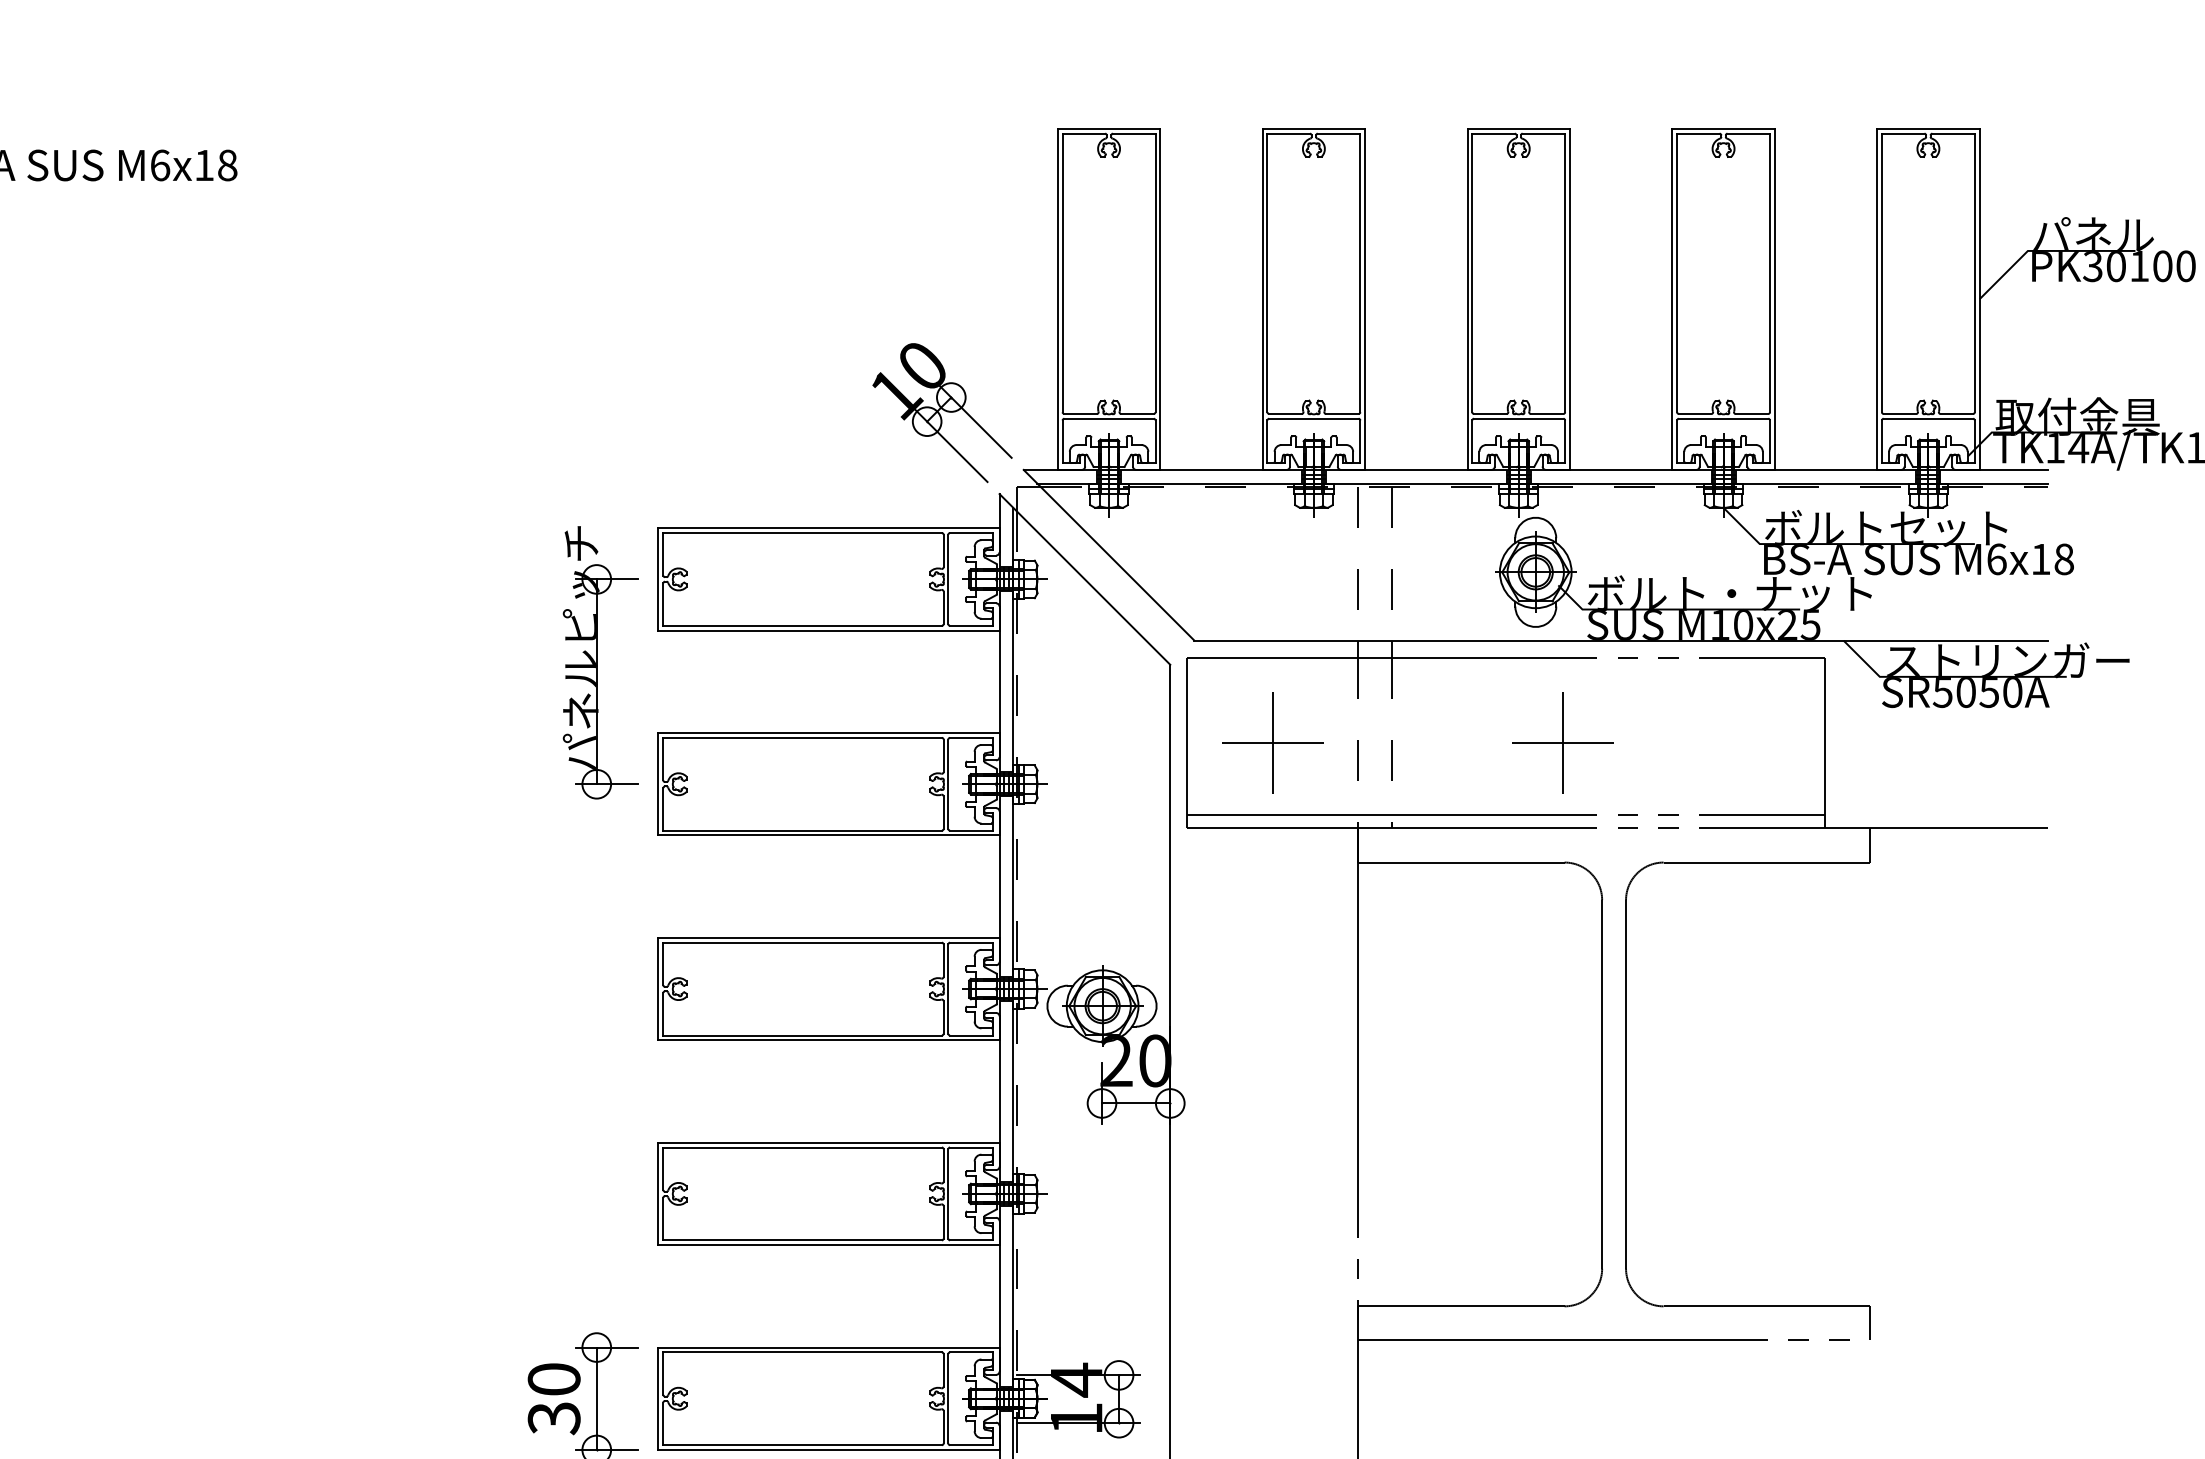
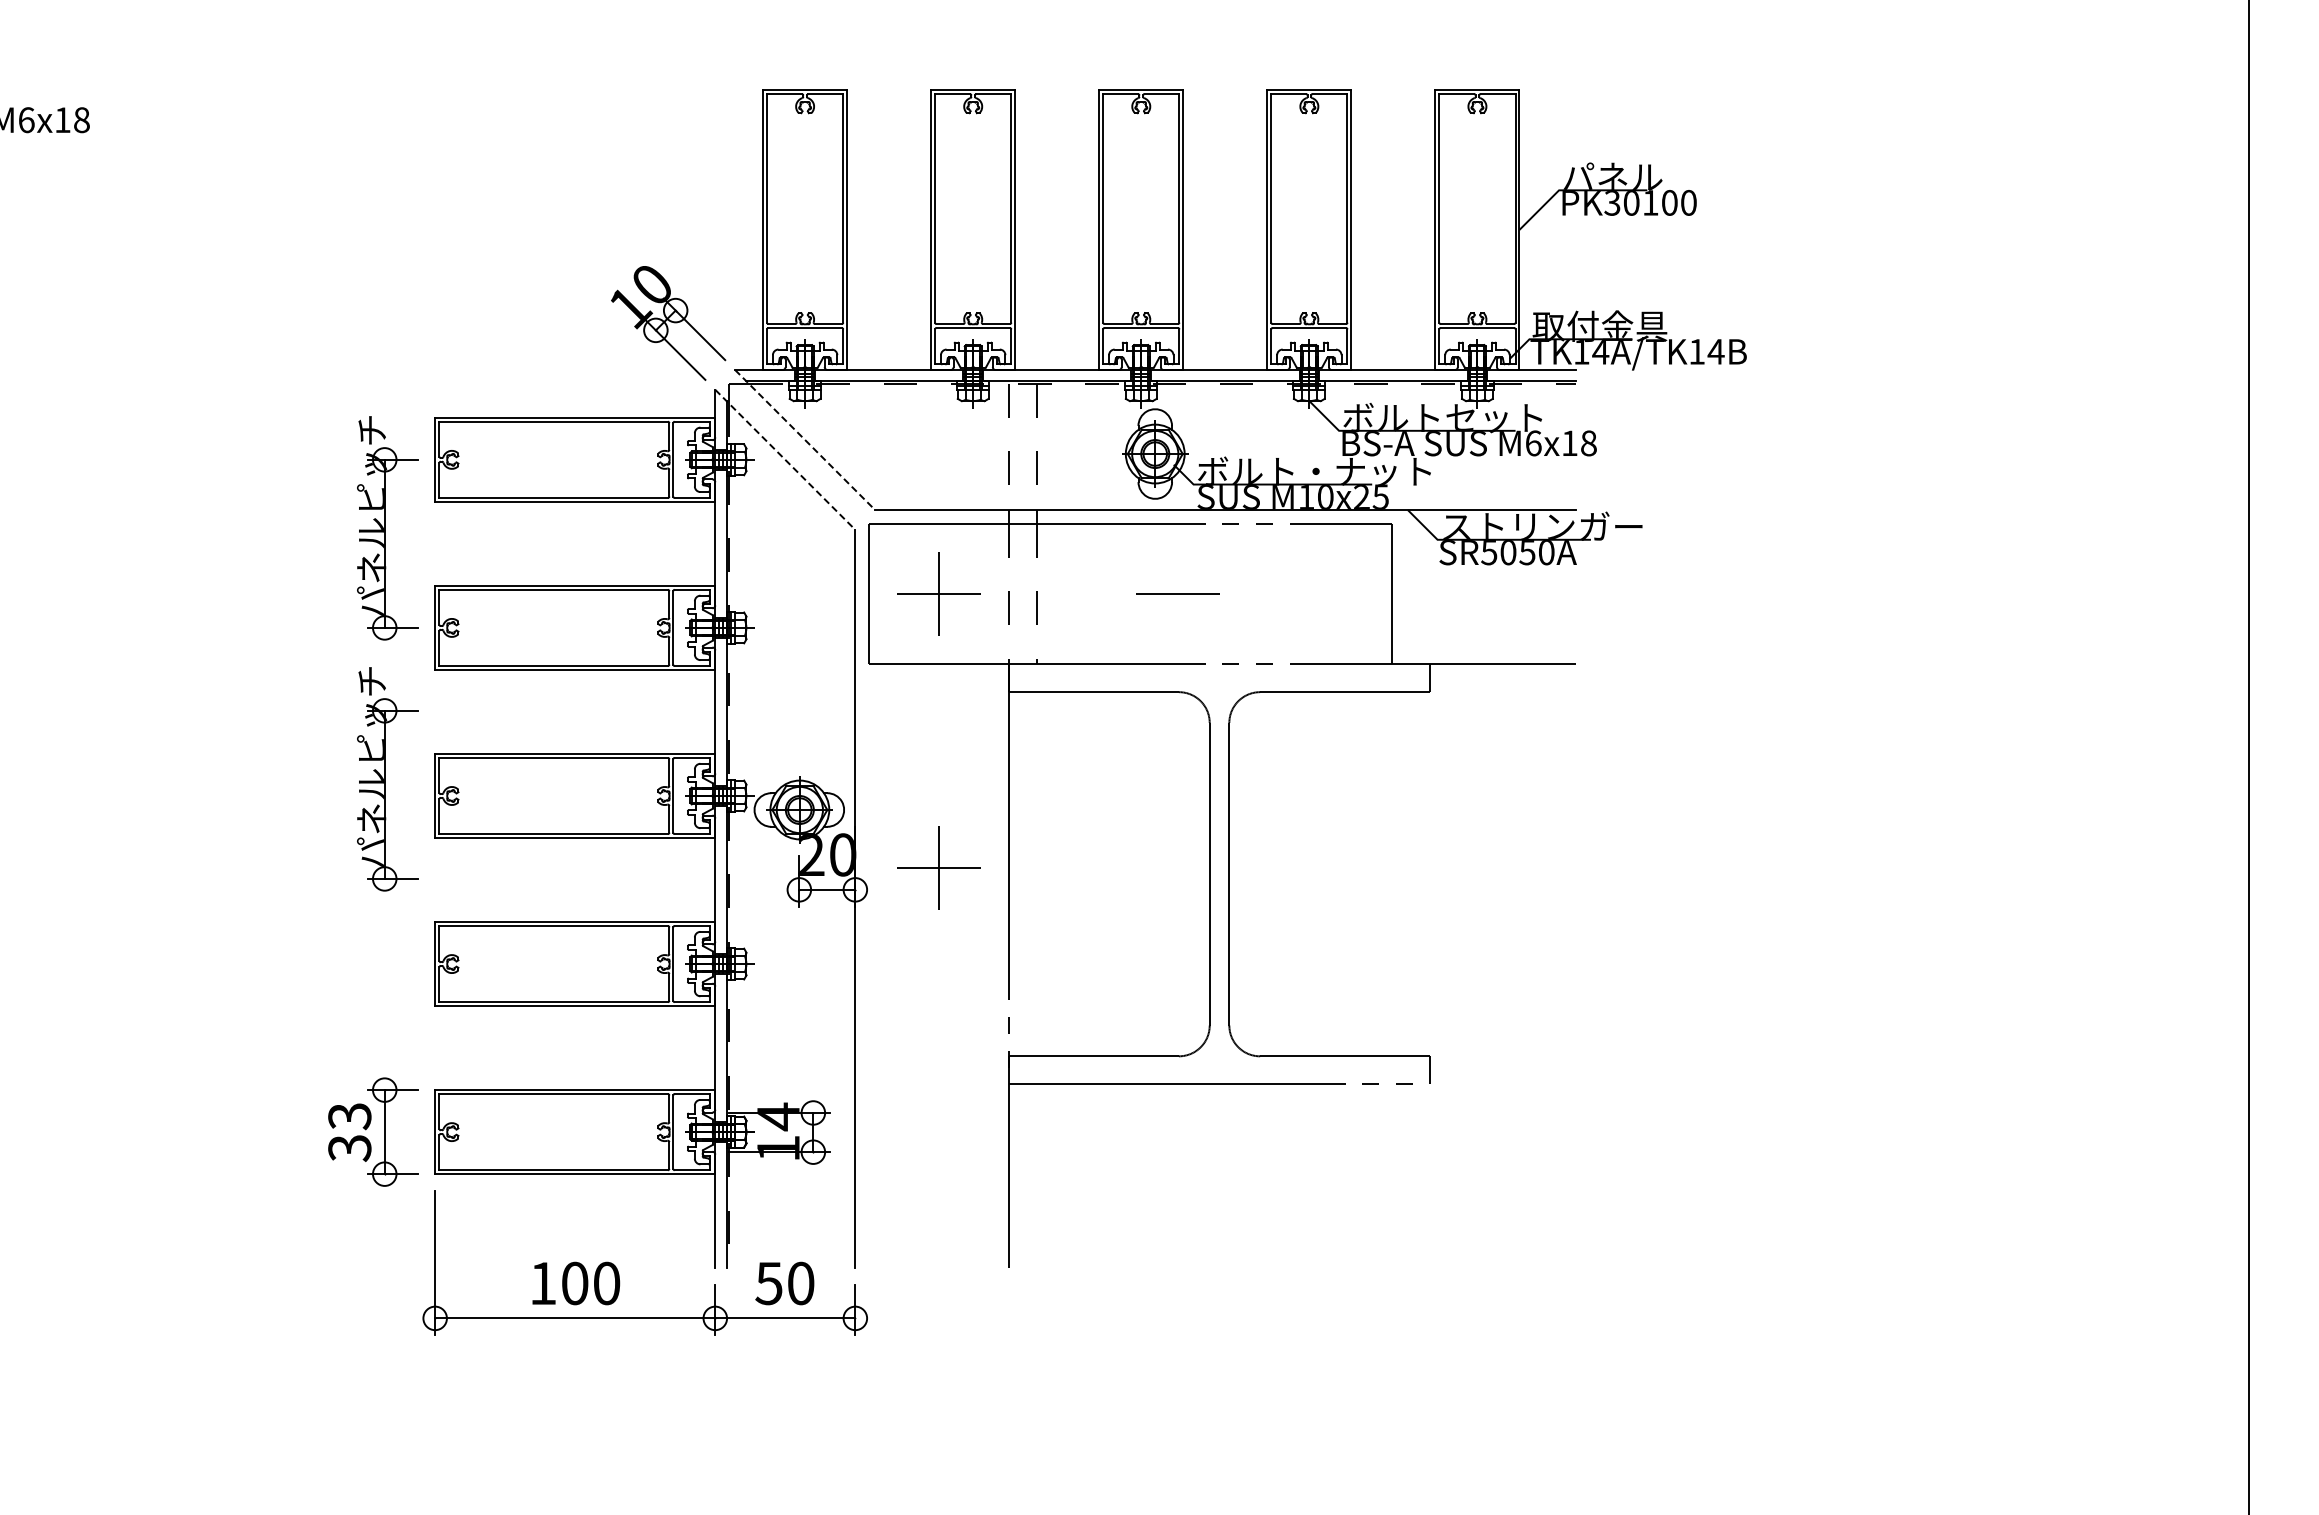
line: (1109, 555) -> (805, 440), solid -> dashed
line: (1085, 580) -> (785, 460), solid -> dashed
line: (1562, 743) -> (1177, 594), removed
line: (1505, 814) -> (1130, 652), removed
part: (600, 968) -> (387, 779), added
part: (1271, 1076) -> (938, 867), added
text: (553, 1379) -> (349, 1116), 30 -> 33

